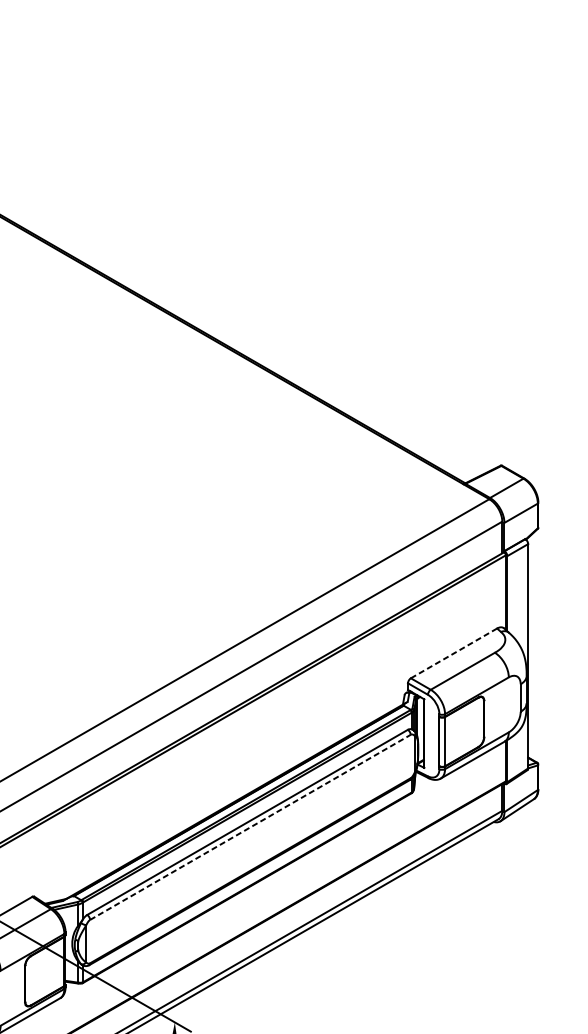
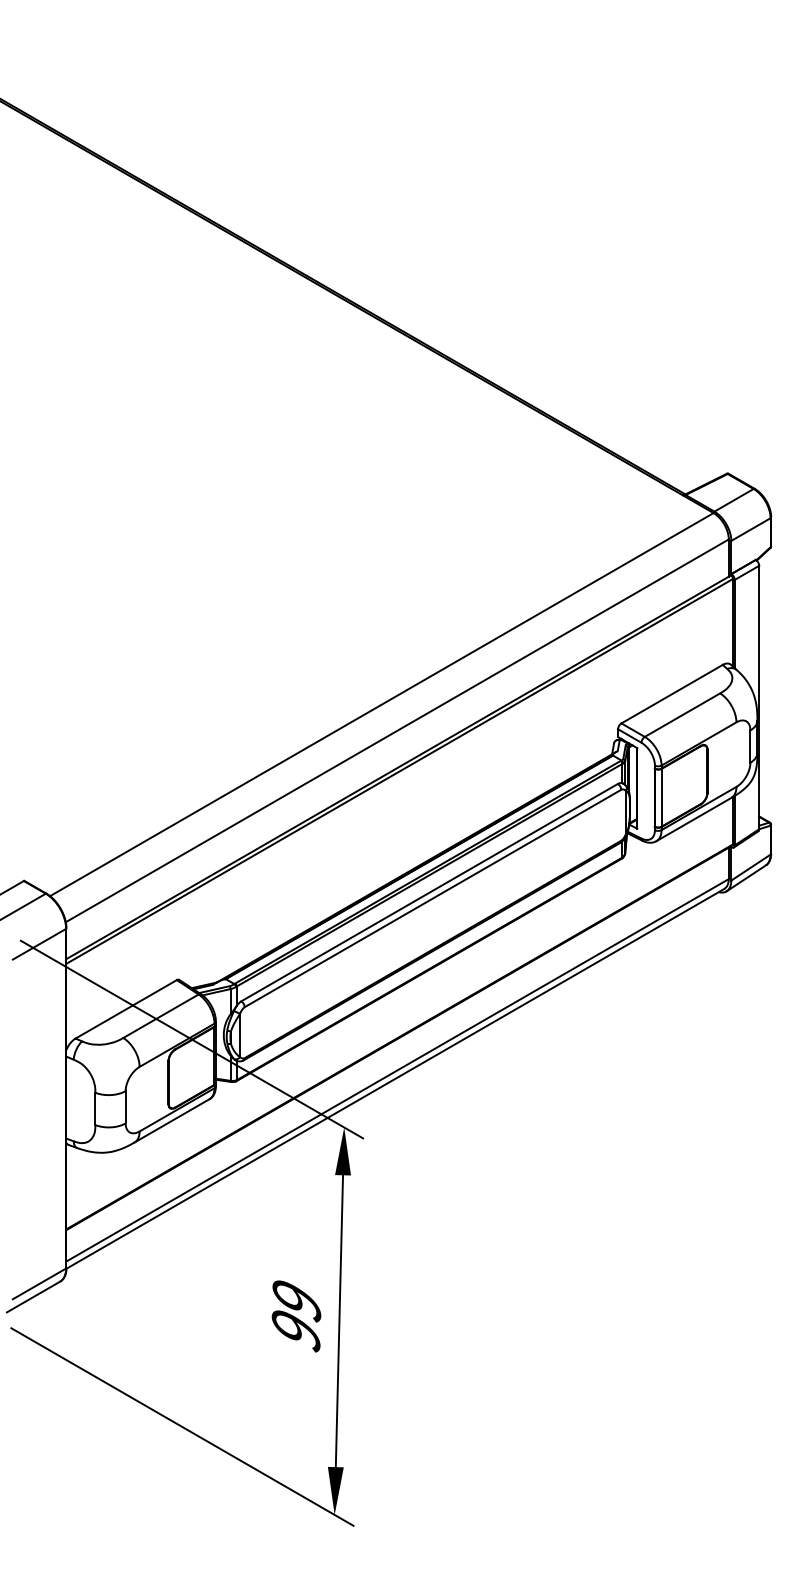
line: (454, 652) -> (672, 693), dashed -> solid
line: (250, 827) -> (433, 898), dashed -> solid

